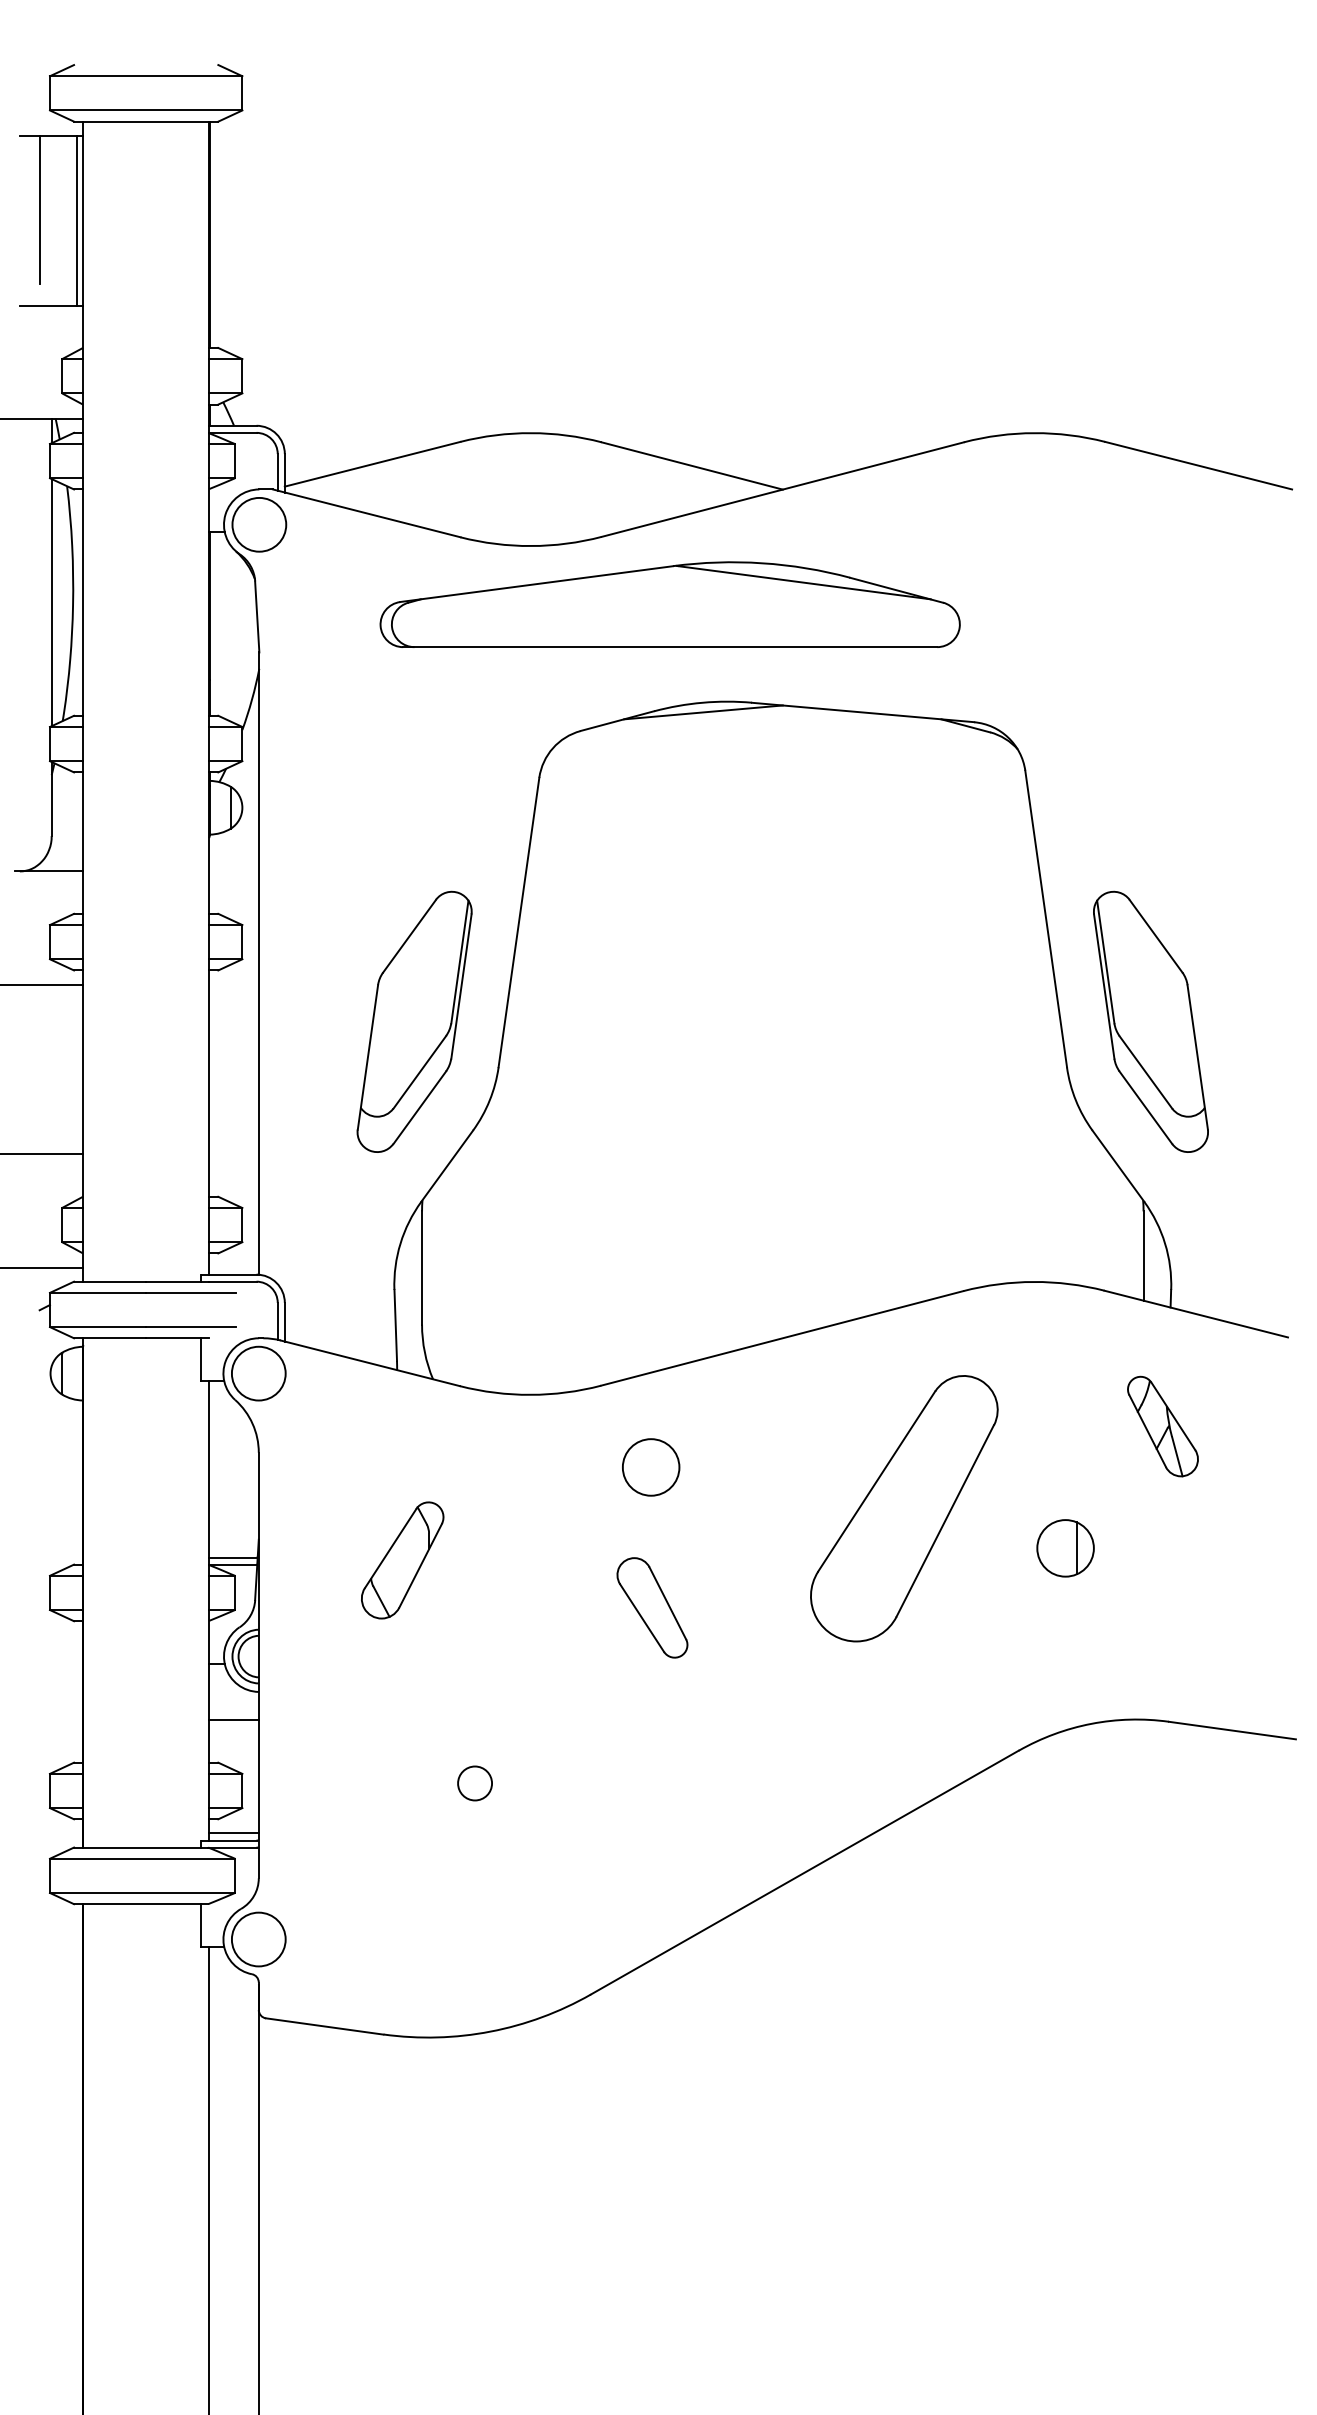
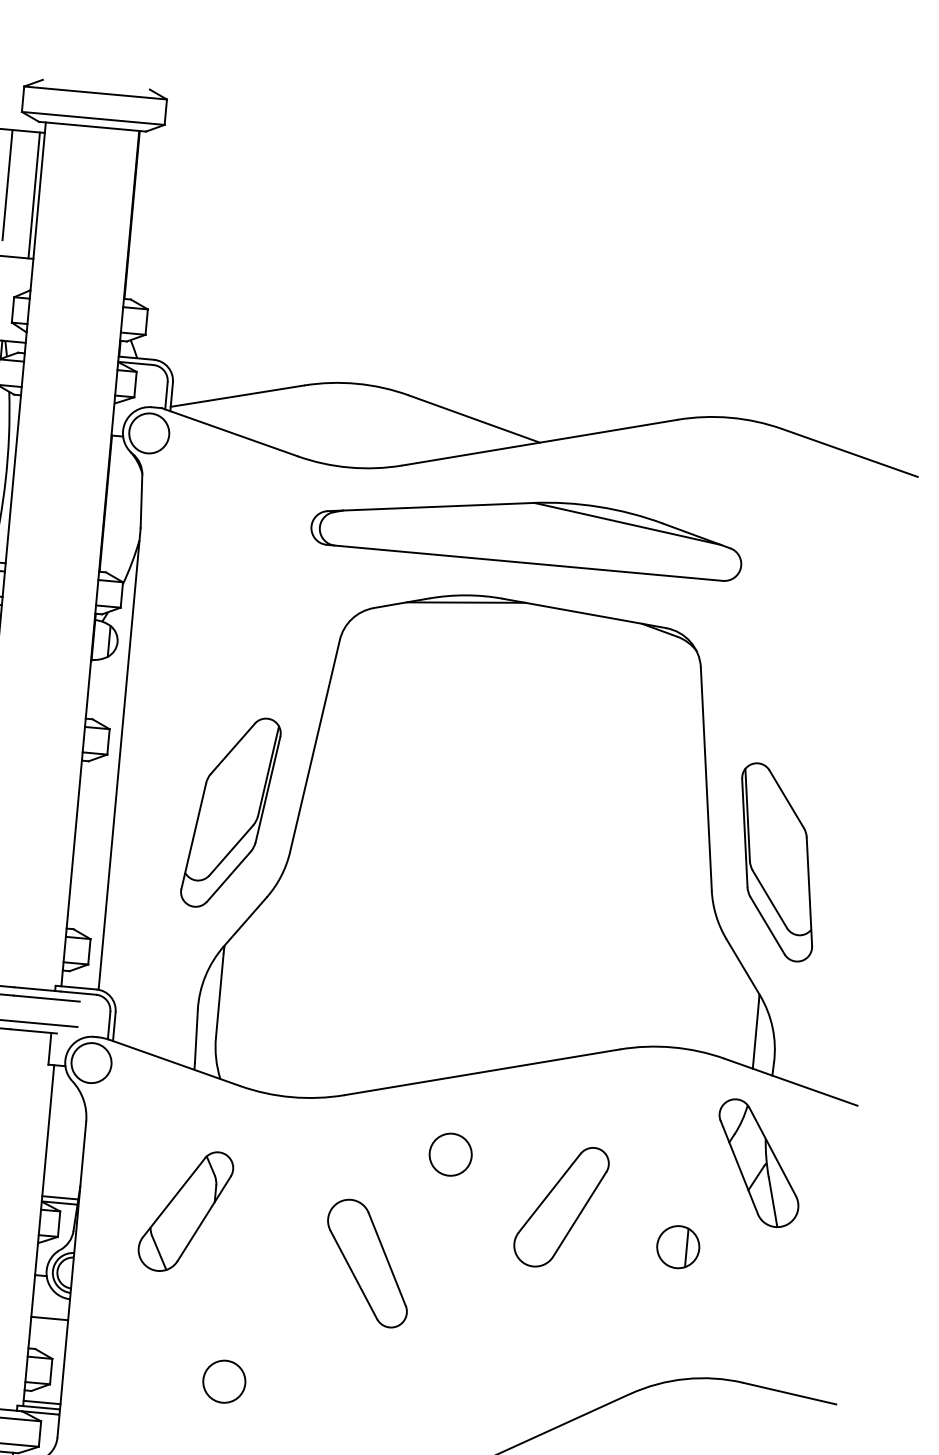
part: (669, 604) -> (527, 531), moved
part: (1162, 1426) -> (758, 1163), size x1.67
circle: (651, 1467) -> (450, 1154), moved
part: (904, 1508) -> (561, 1206), size x0.62
part: (402, 1560) -> (185, 1211), size x1.43
part: (652, 1607) -> (367, 1263), size x1.67
circle: (474, 1783) -> (223, 1381), size x1.67

